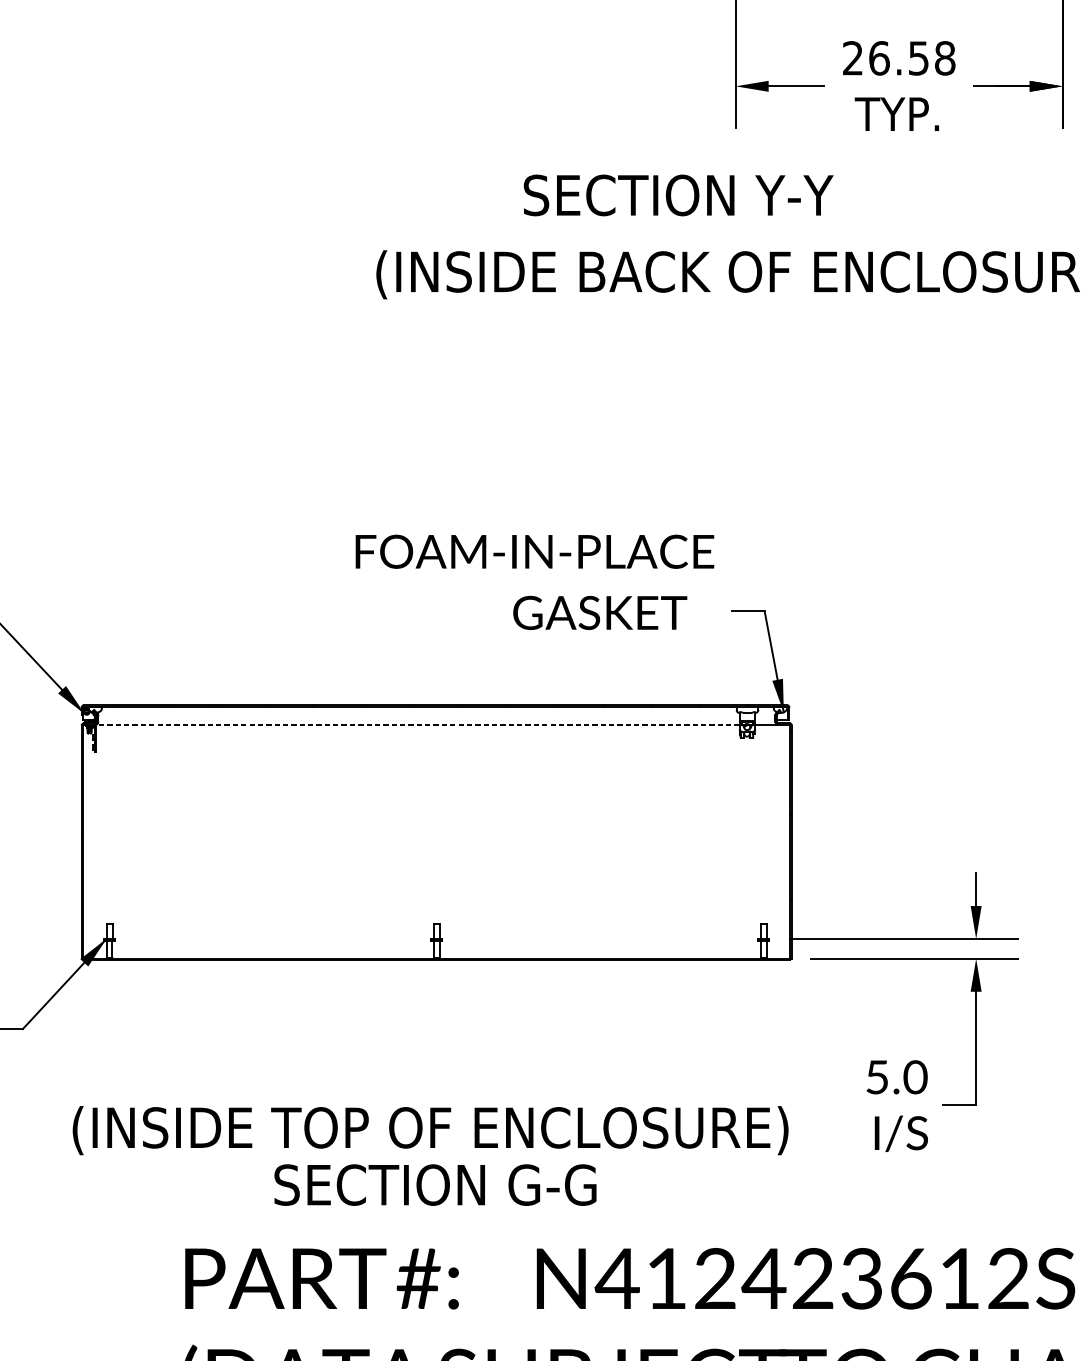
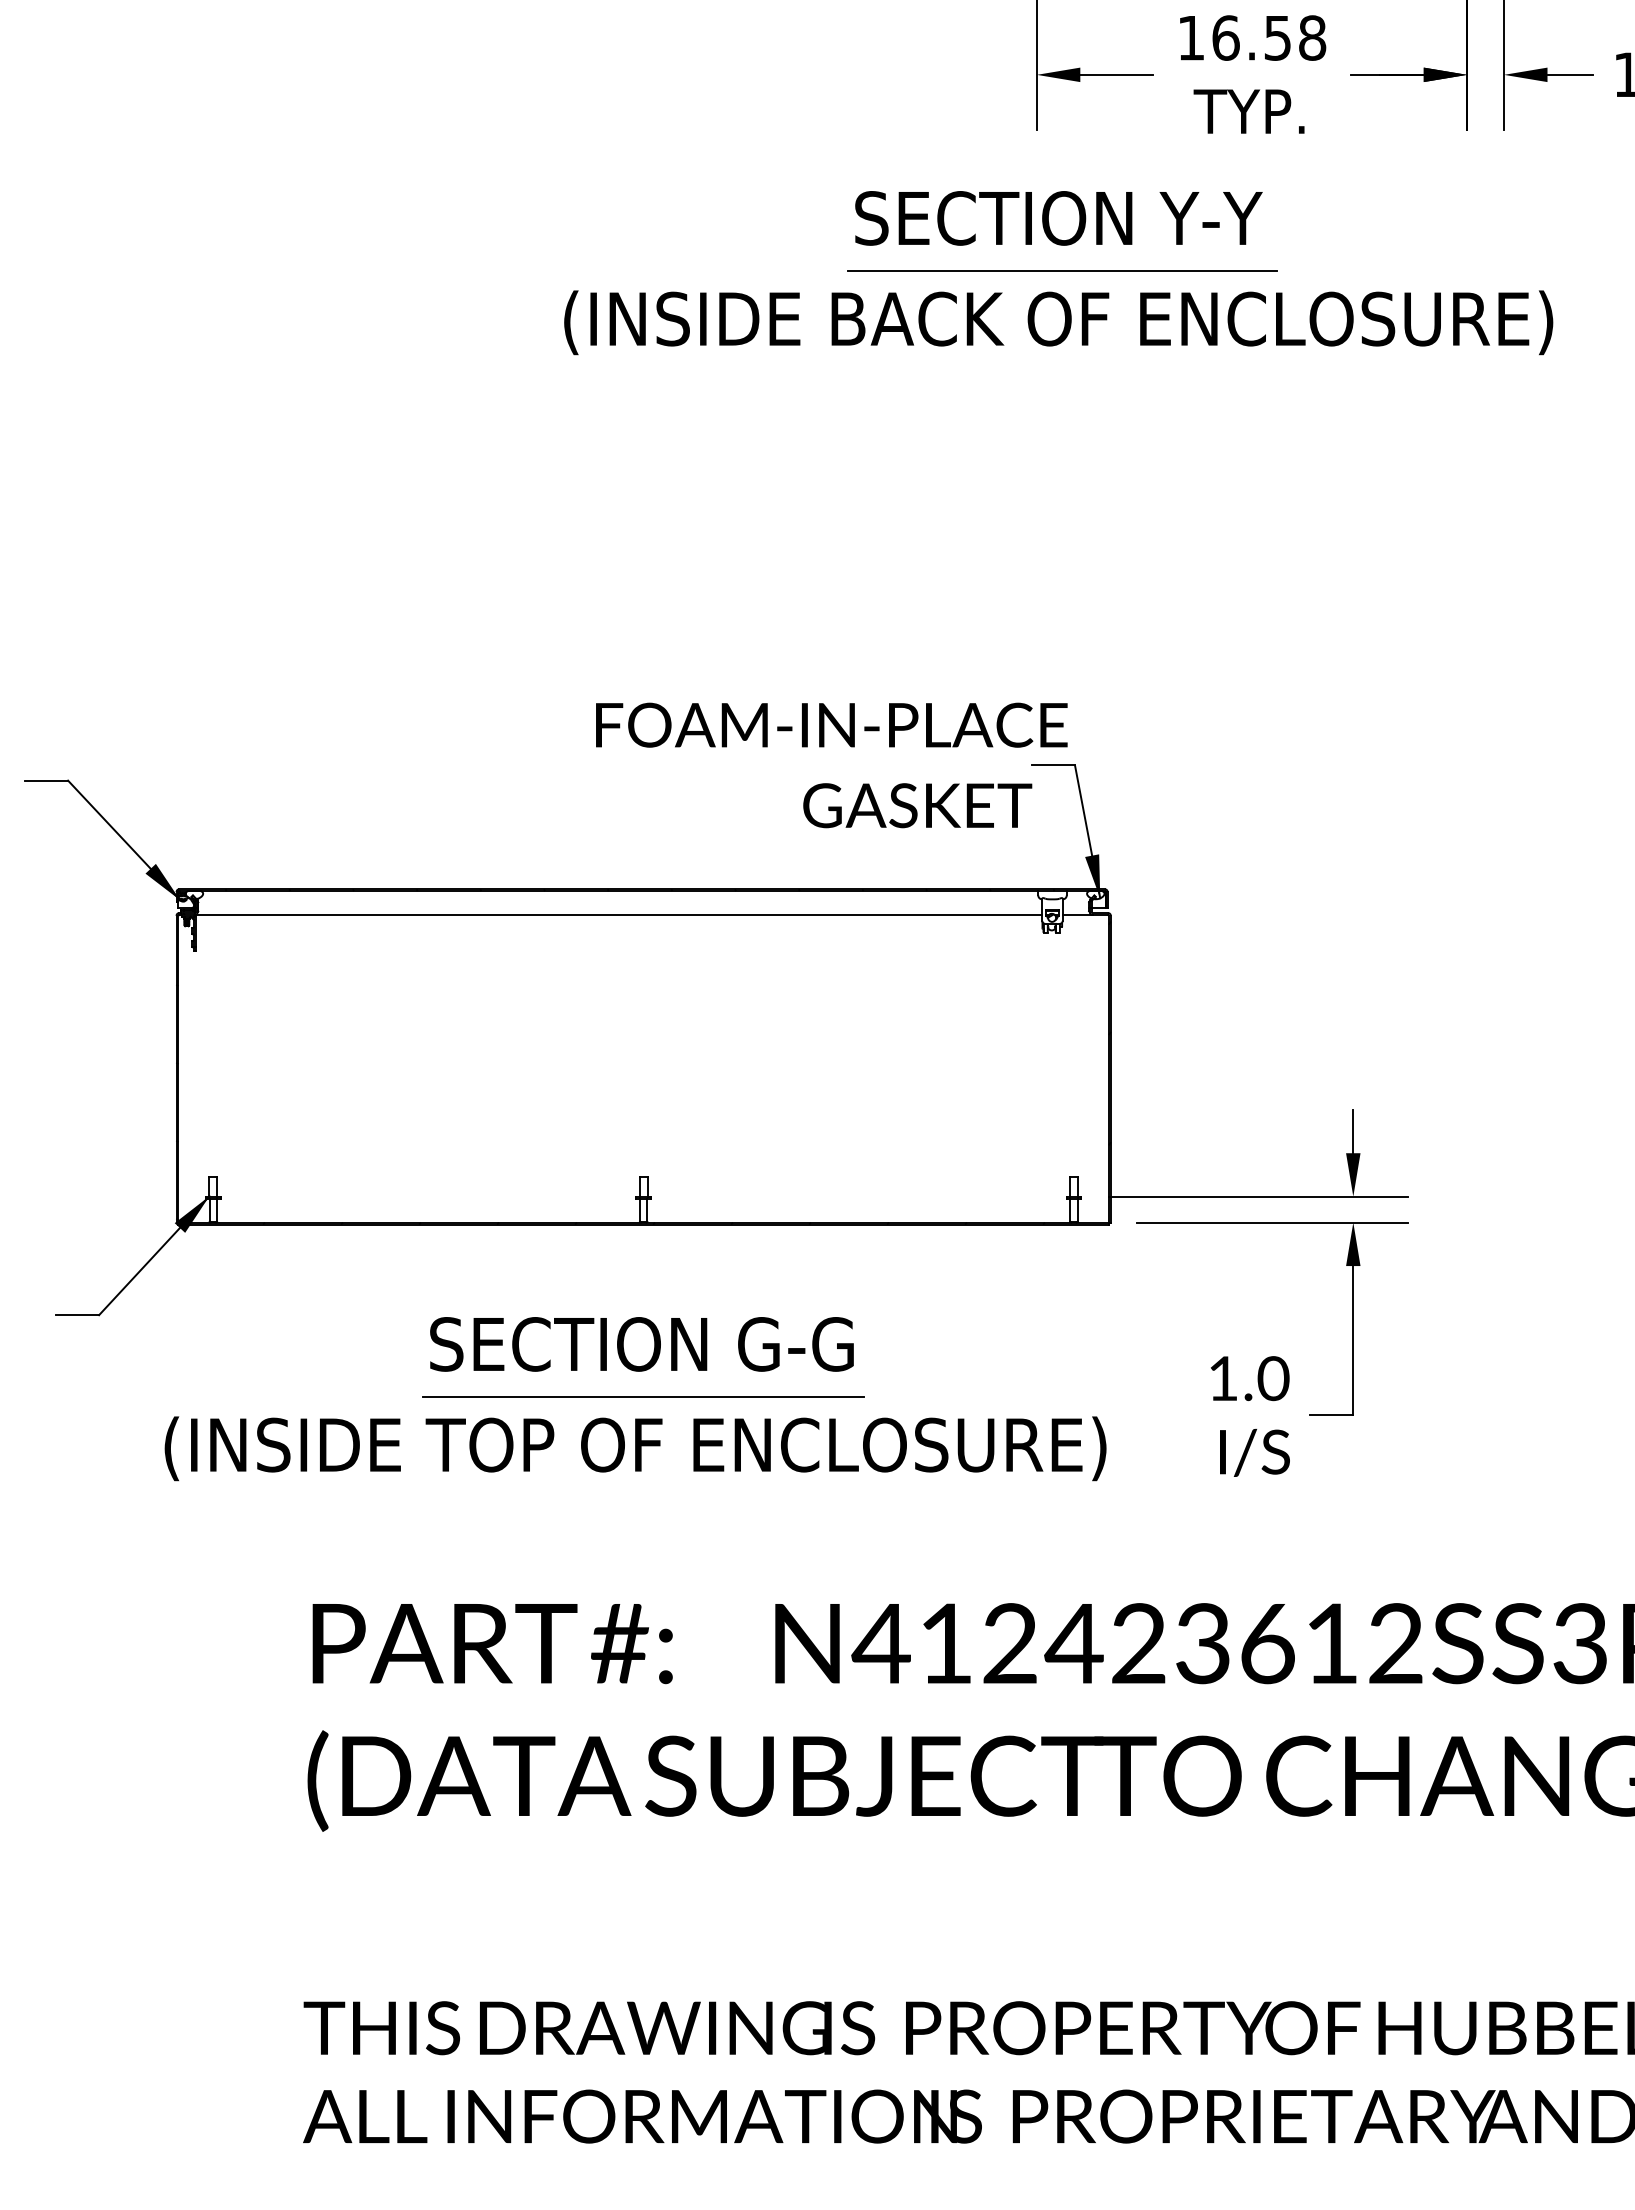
text: (852, 57) -> (1190, 37), 26.58 -> 16.58
text: (678, 195) -> (1058, 218), moved
line: (755, 235) -> (1062, 270), added
text: (534, 582) -> (831, 765), moved
line: (417, 725) -> (618, 915), dashed -> solid
text: (877, 1077) -> (1223, 1378), 5.0 -> 1.0
line: (436, 1090) -> (643, 1396), added
text: (435, 1185) -> (641, 1344), moved

